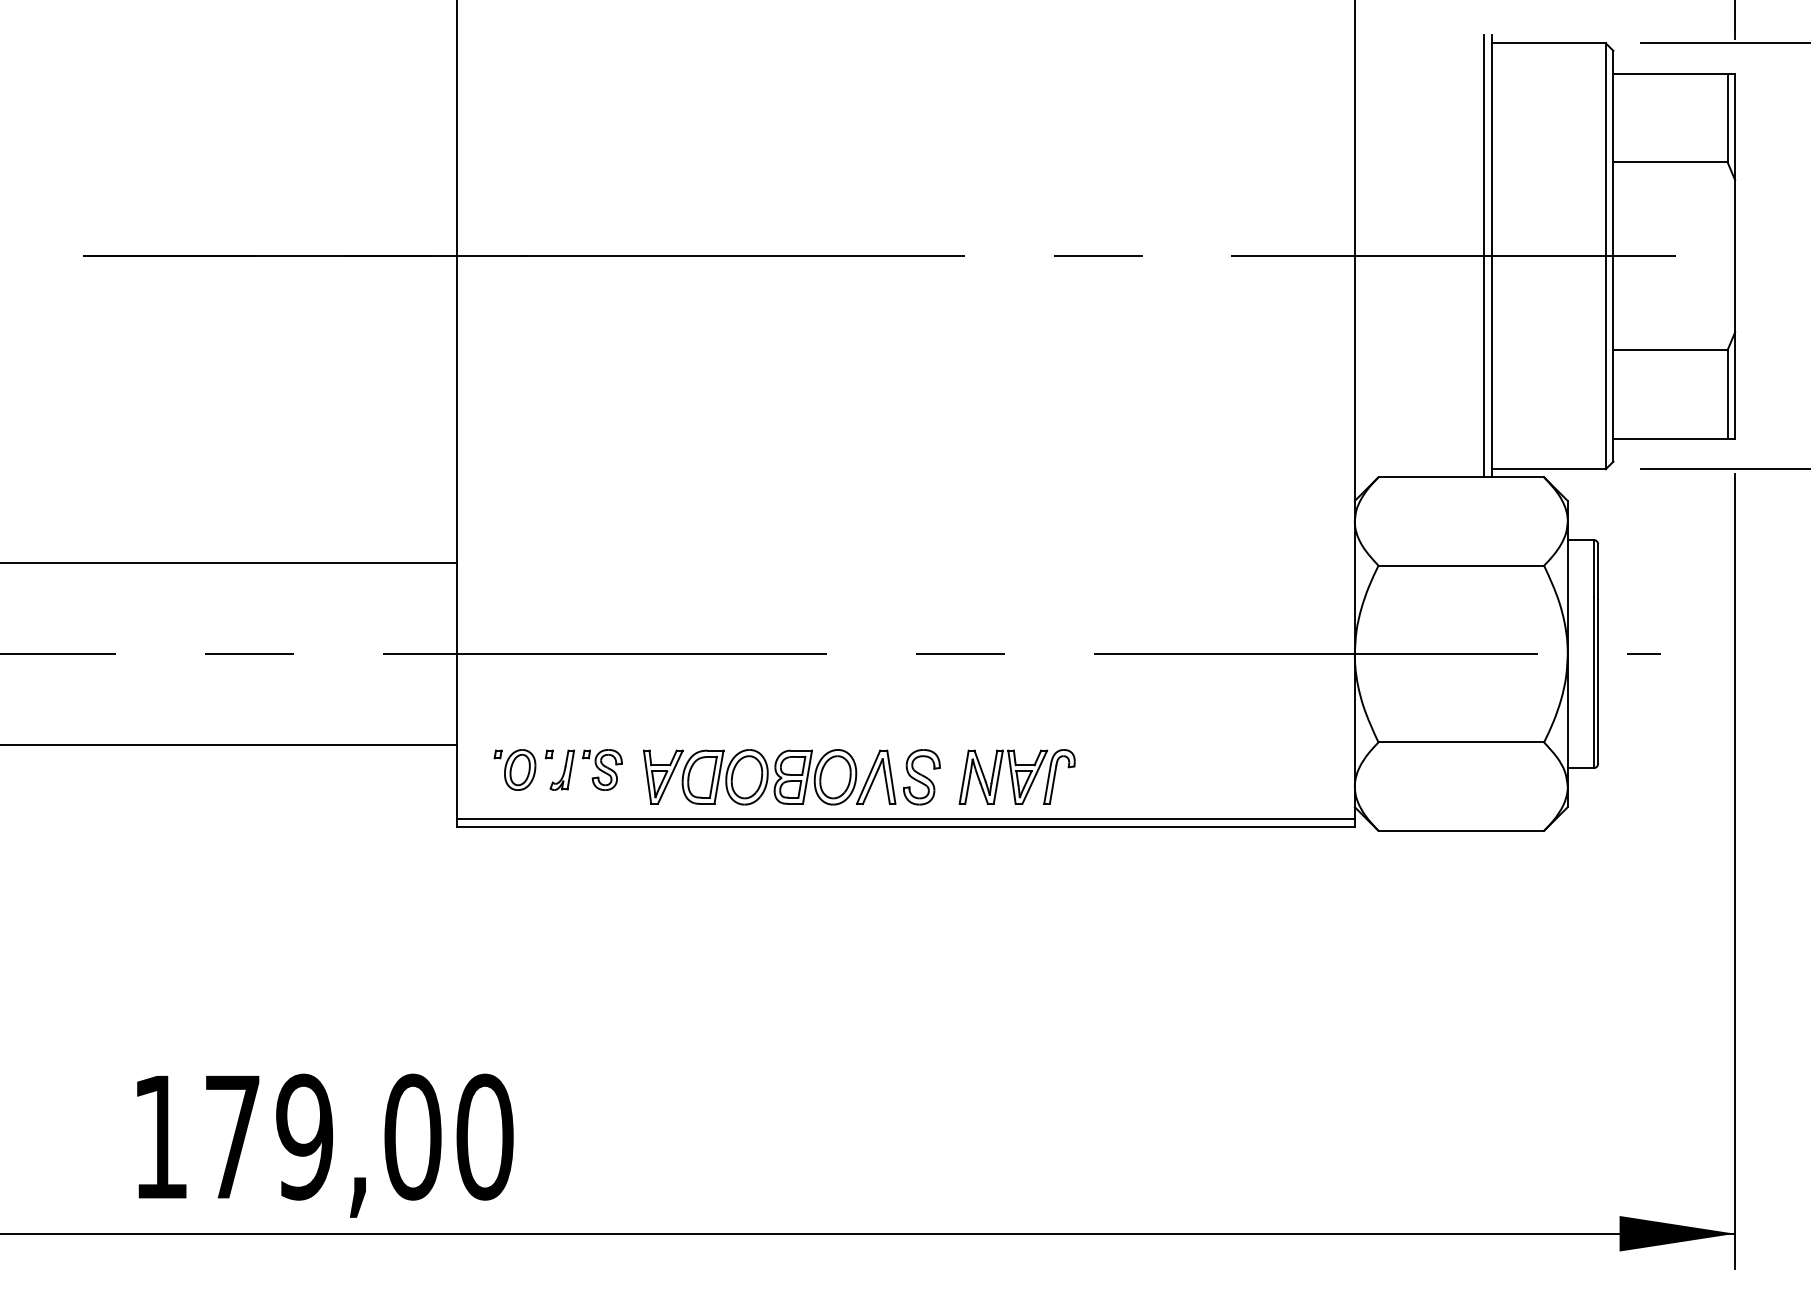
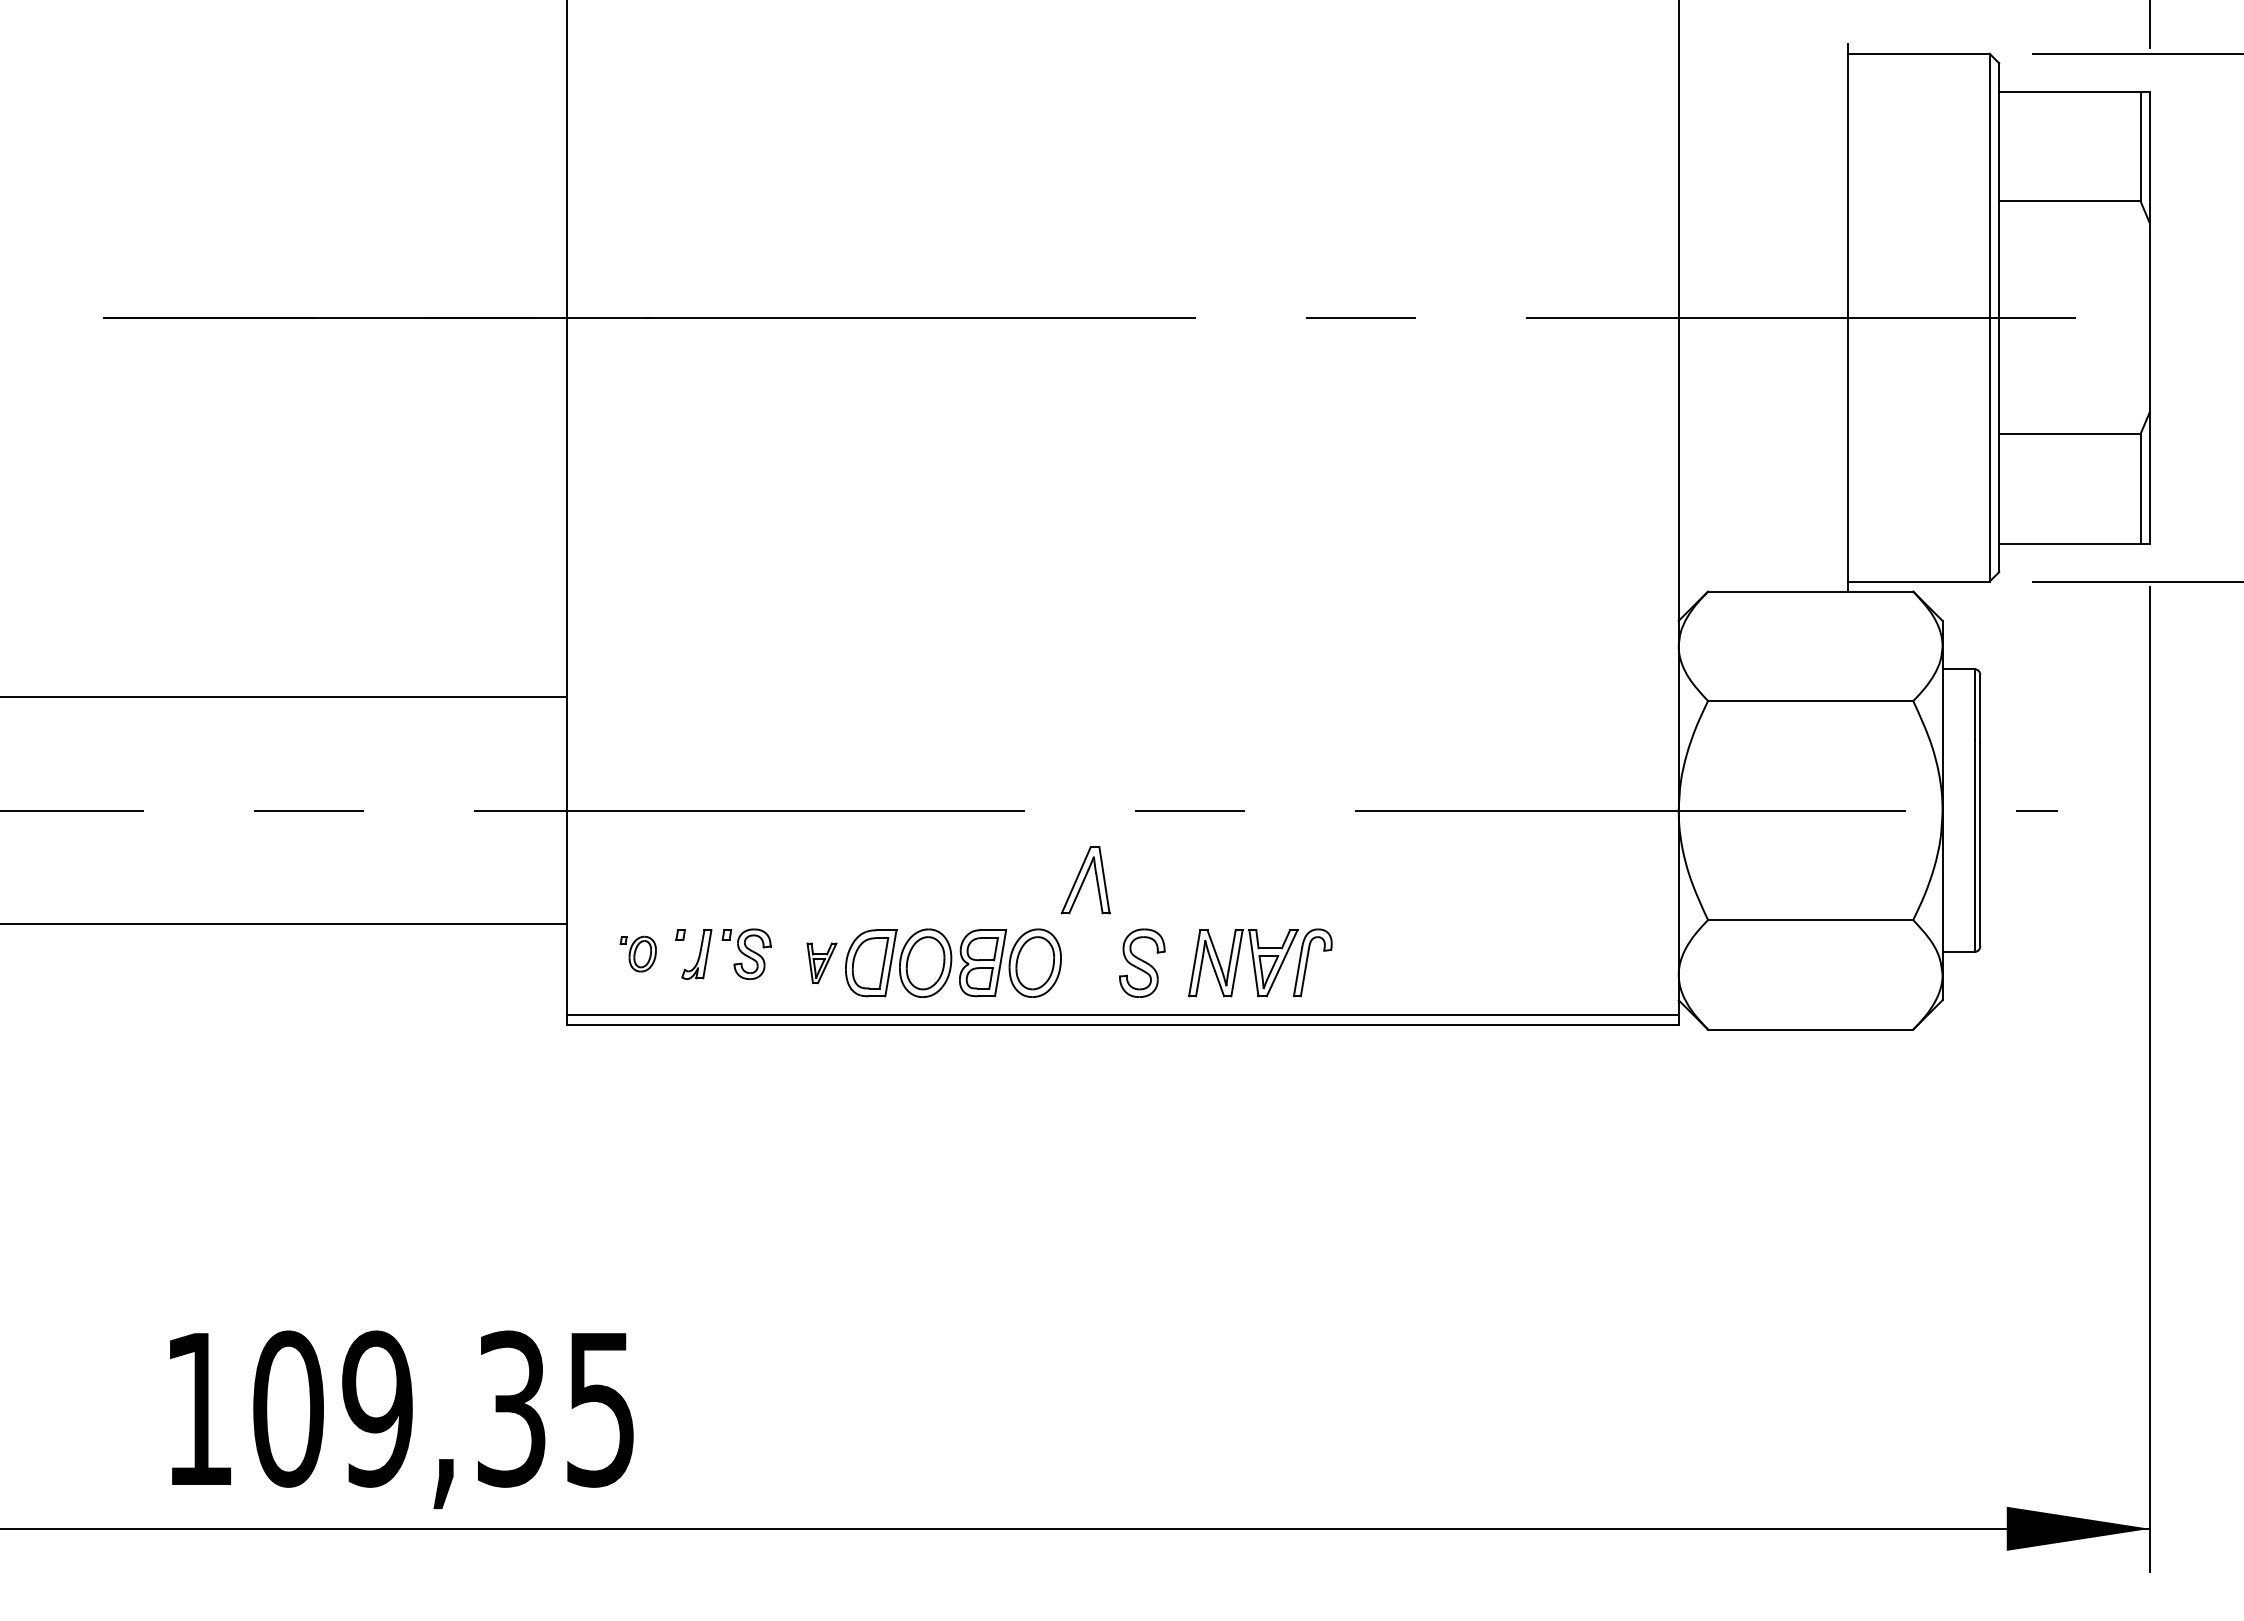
line: (1483, 256) -> (1838, 317), removed
part: (515, 769) -> (638, 953), size x0.7
part: (662, 777) -> (821, 963), size x0.6
part: (876, 777) -> (1085, 880), moved
text: (358, 1136) -> (444, 1408), 179,00 -> 109,35

